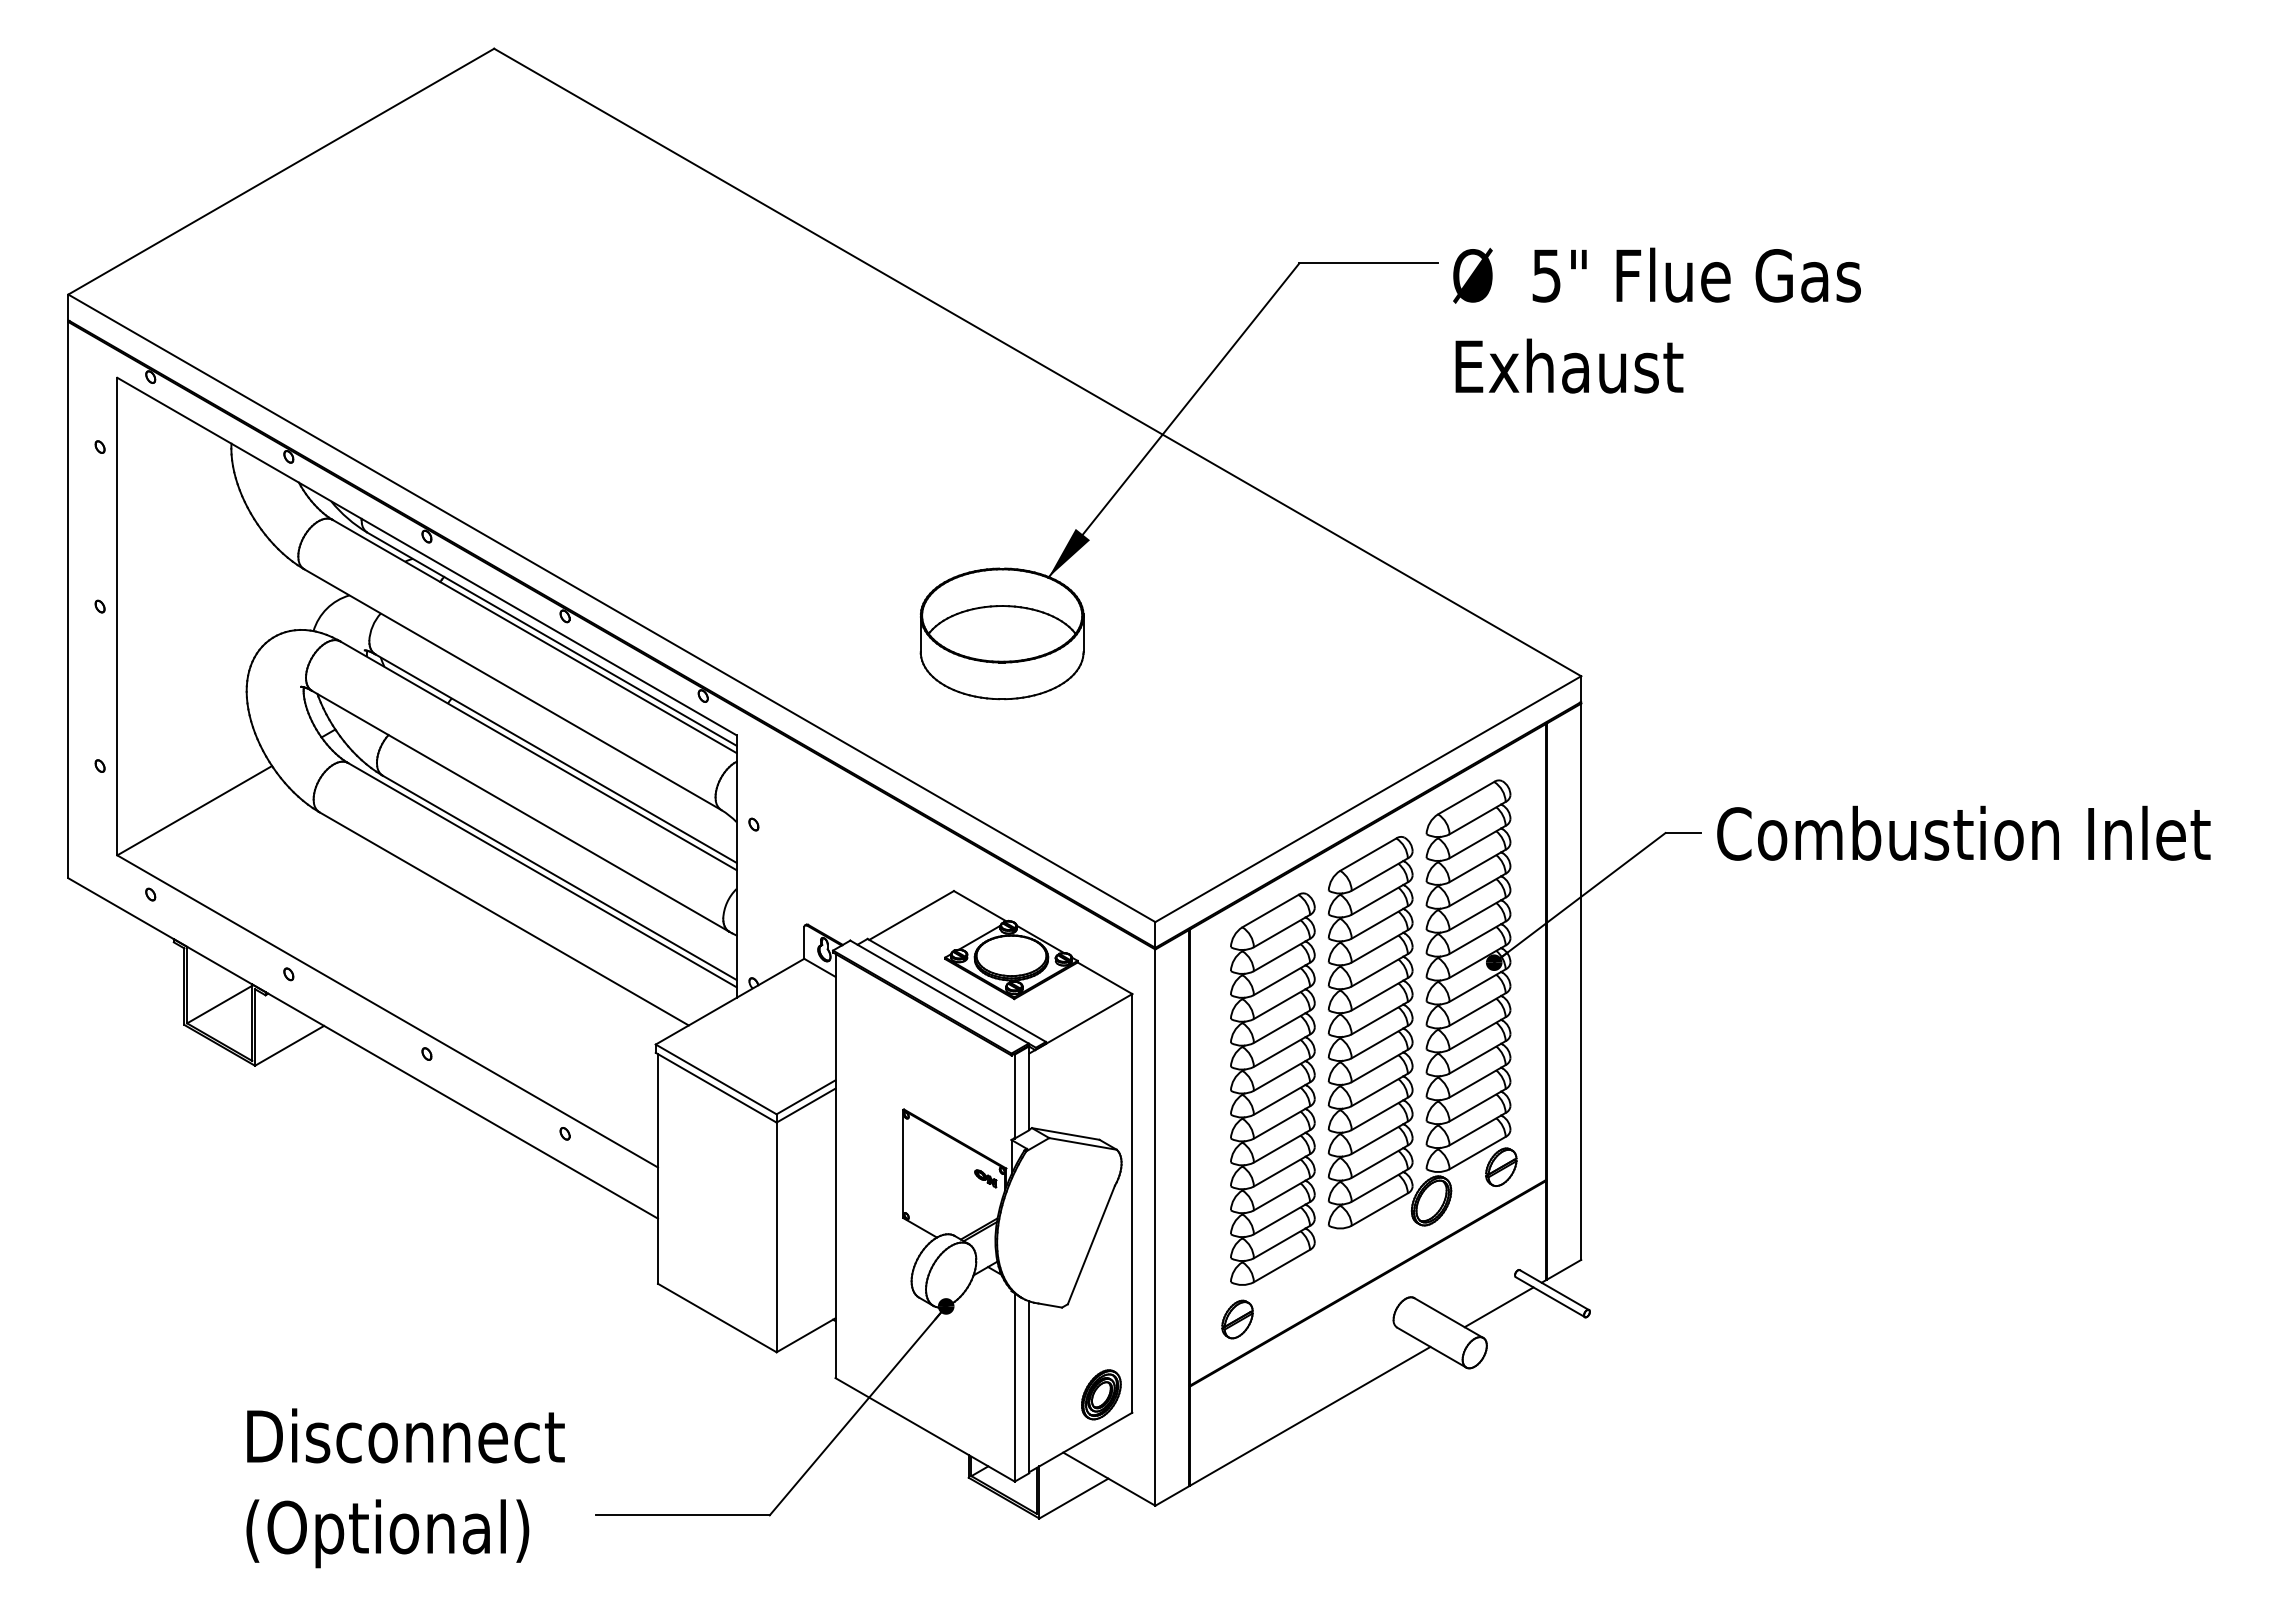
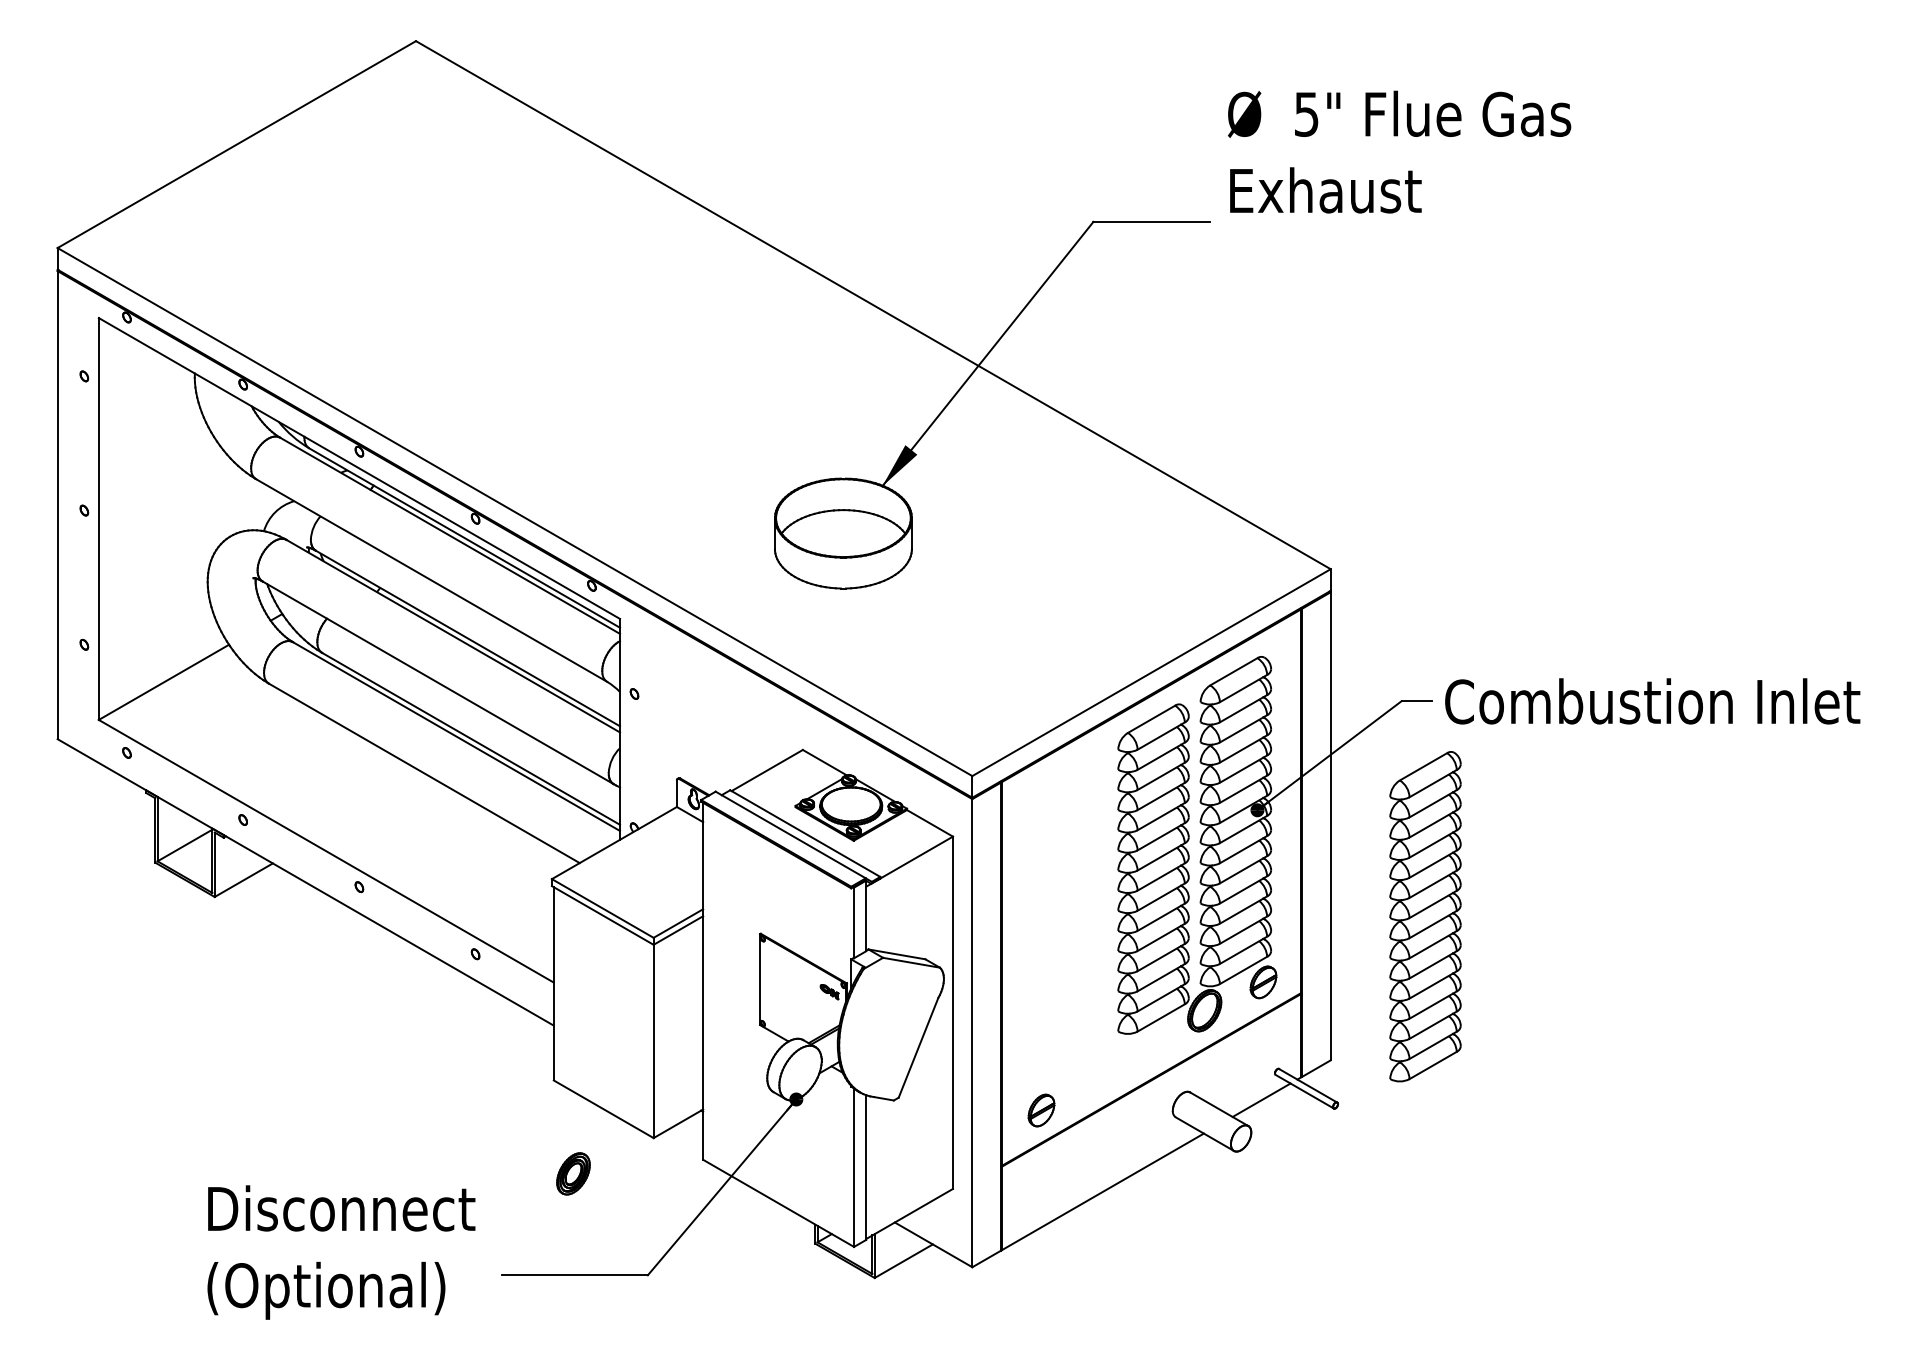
text: (1656, 320) -> (1399, 152), moved
part: (1272, 1088) -> (1425, 916), moved
part: (1101, 1394) -> (573, 1173), moved

